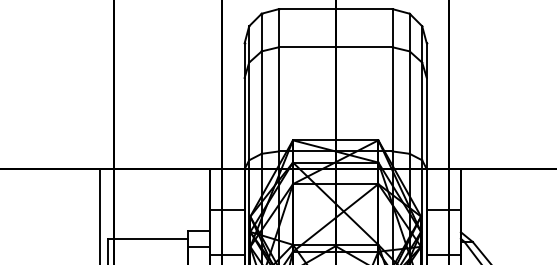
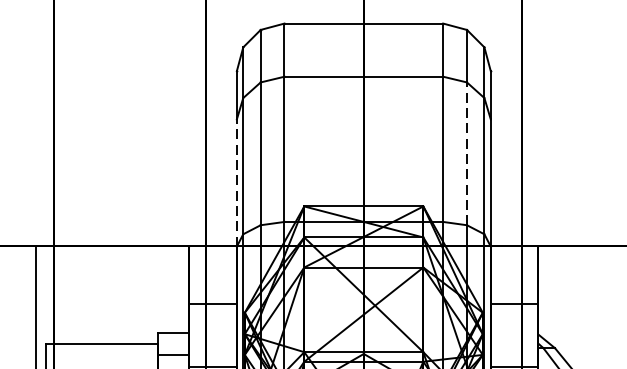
line: (409, 102) -> (466, 153), solid -> dashed
line: (244, 123) -> (236, 182), solid -> dashed

